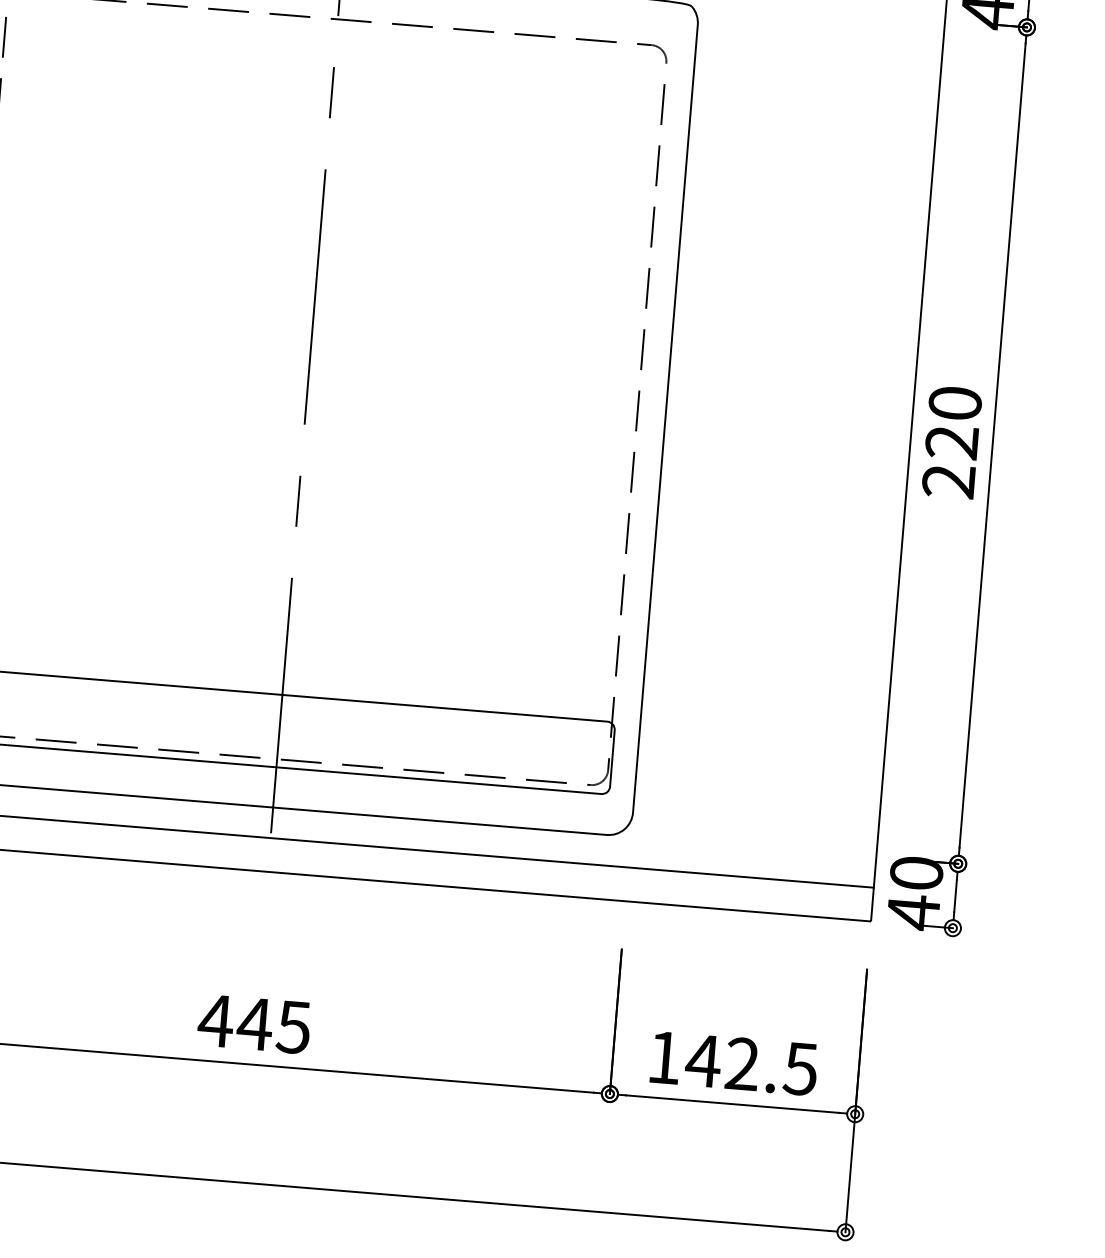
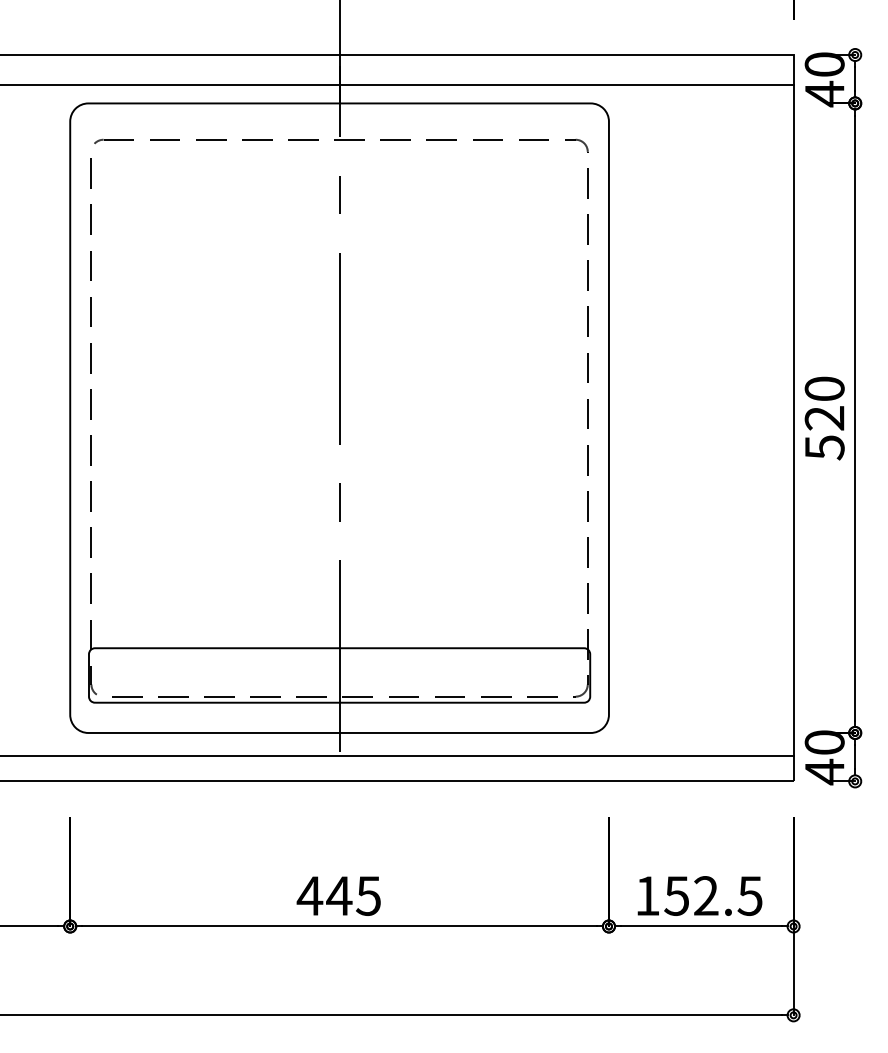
text: (948, 481) -> (824, 447), 220 -> 520
text: (703, 1060) -> (676, 895), 142.5 -> 152.5

